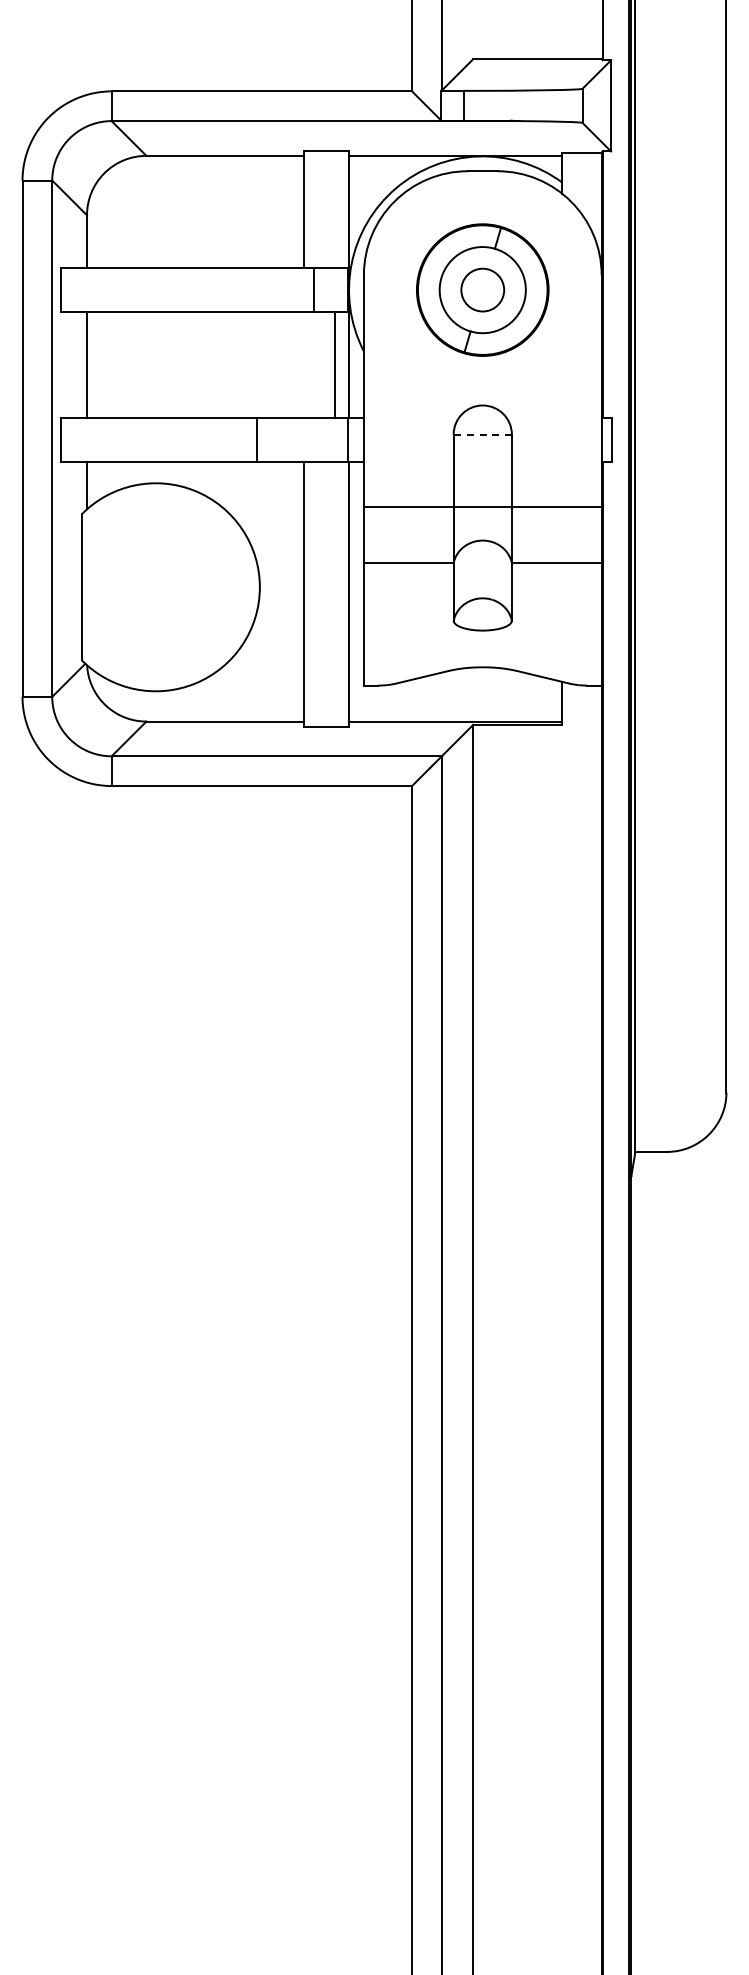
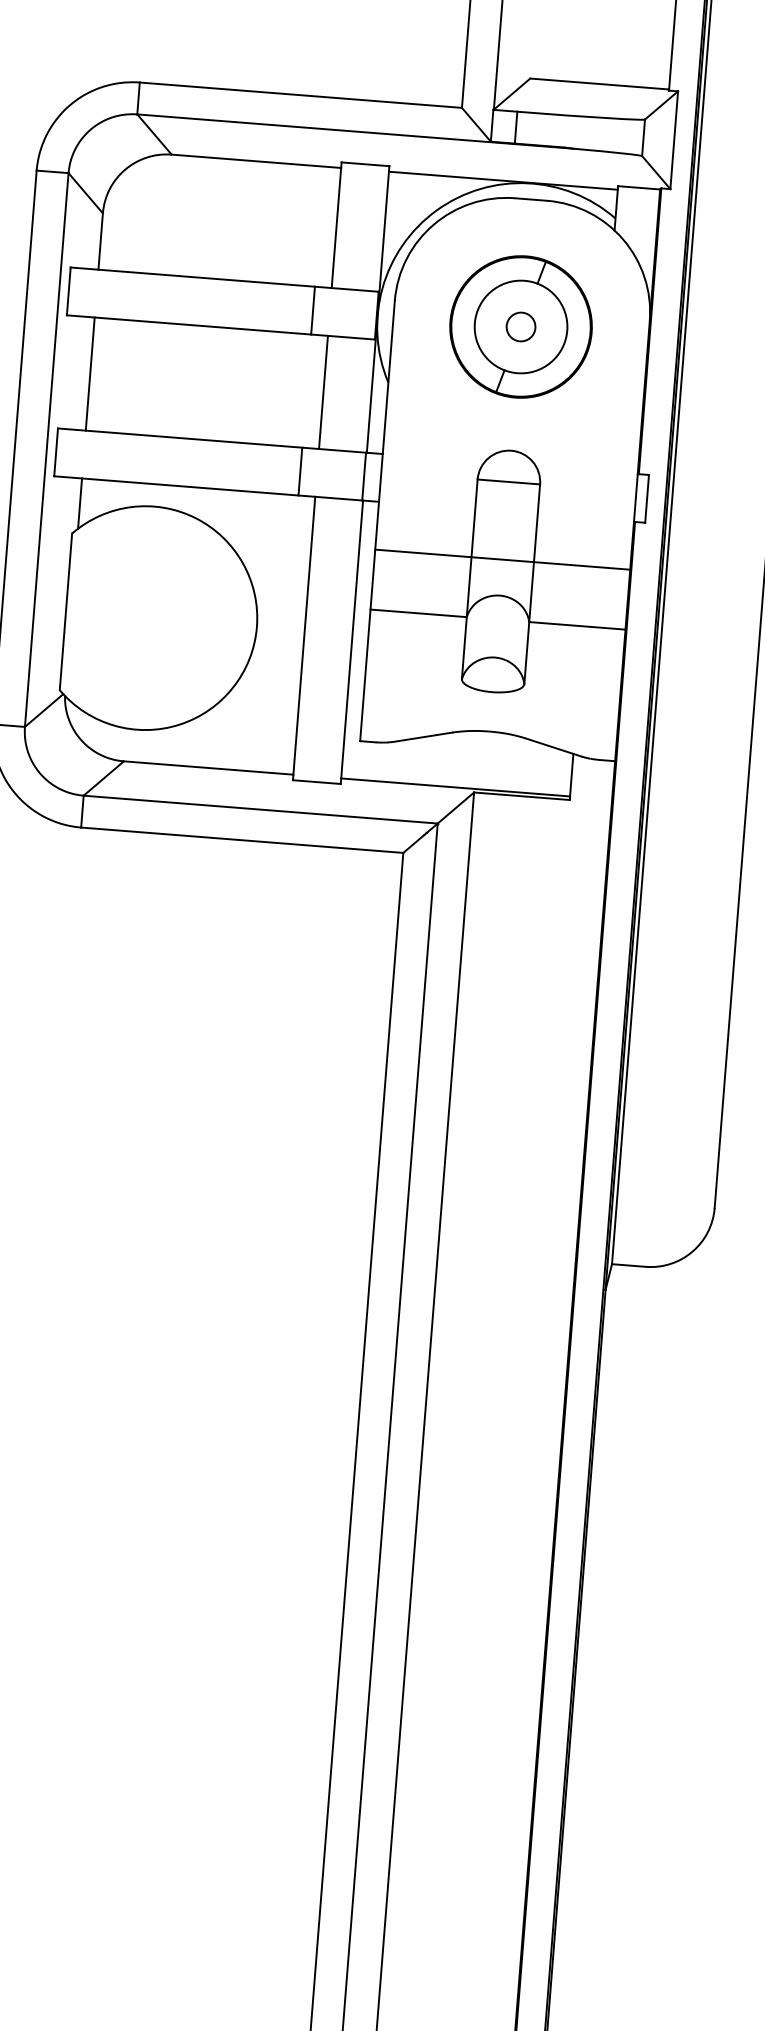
line: (313, 289) -> (312, 309), moved
circle: (482, 289) -> (520, 326), size x0.62
line: (335, 364) -> (323, 391), moved
line: (483, 434) -> (509, 481), dashed -> solid
line: (256, 439) -> (300, 470), moved

